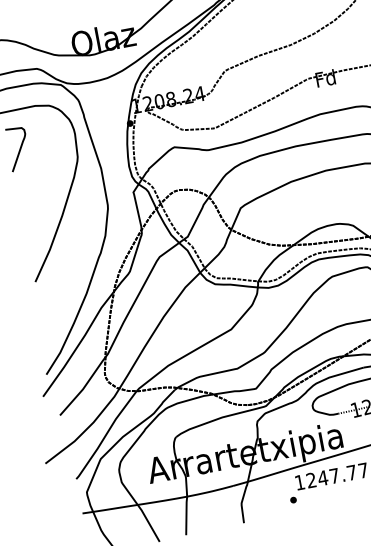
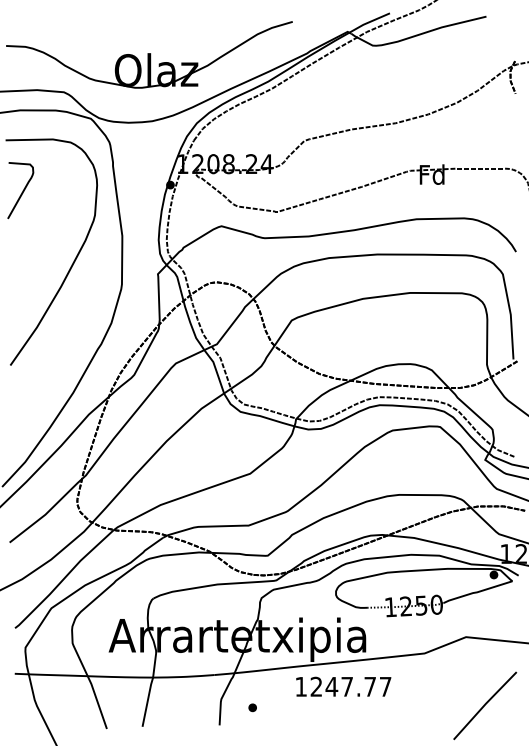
part: (293, 499) -> (252, 707), moved

